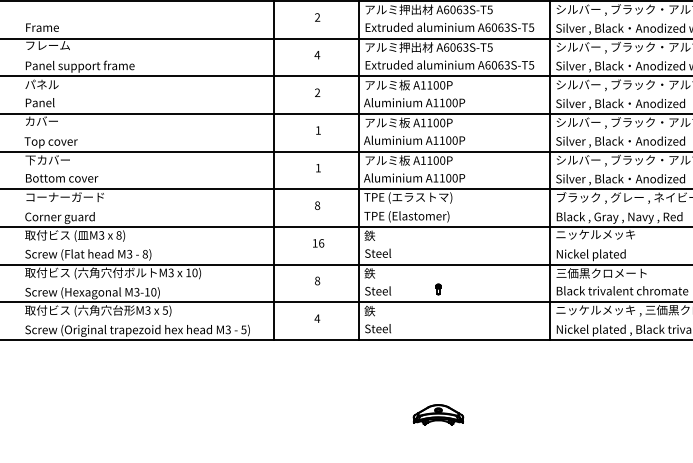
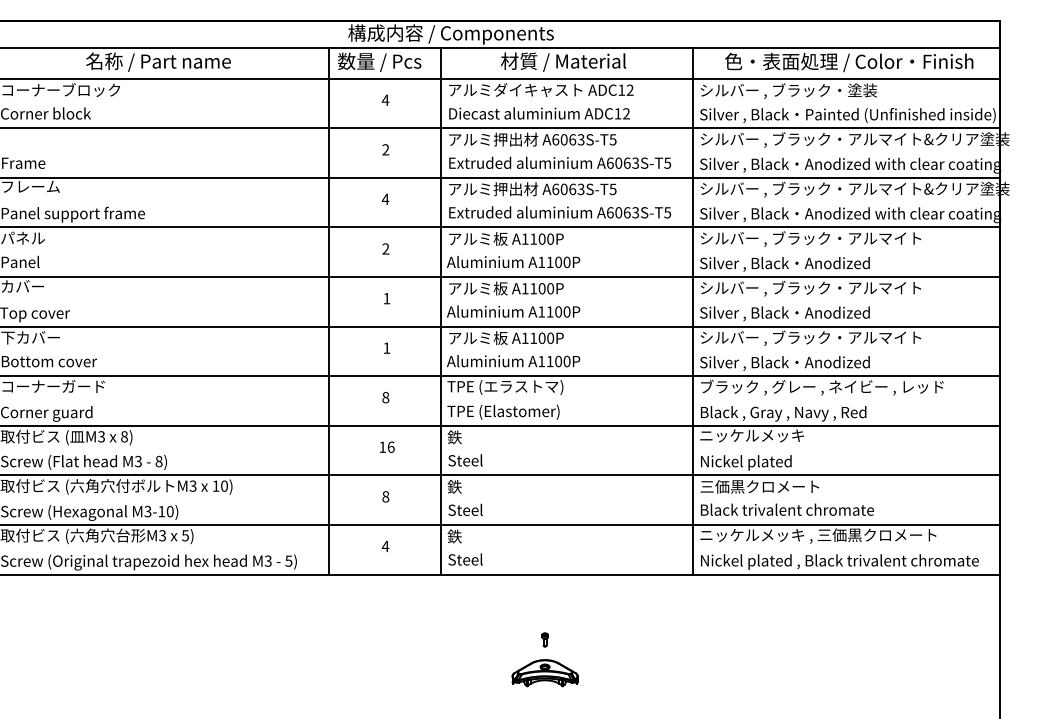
part: (438, 289) -> (544, 639), moved

